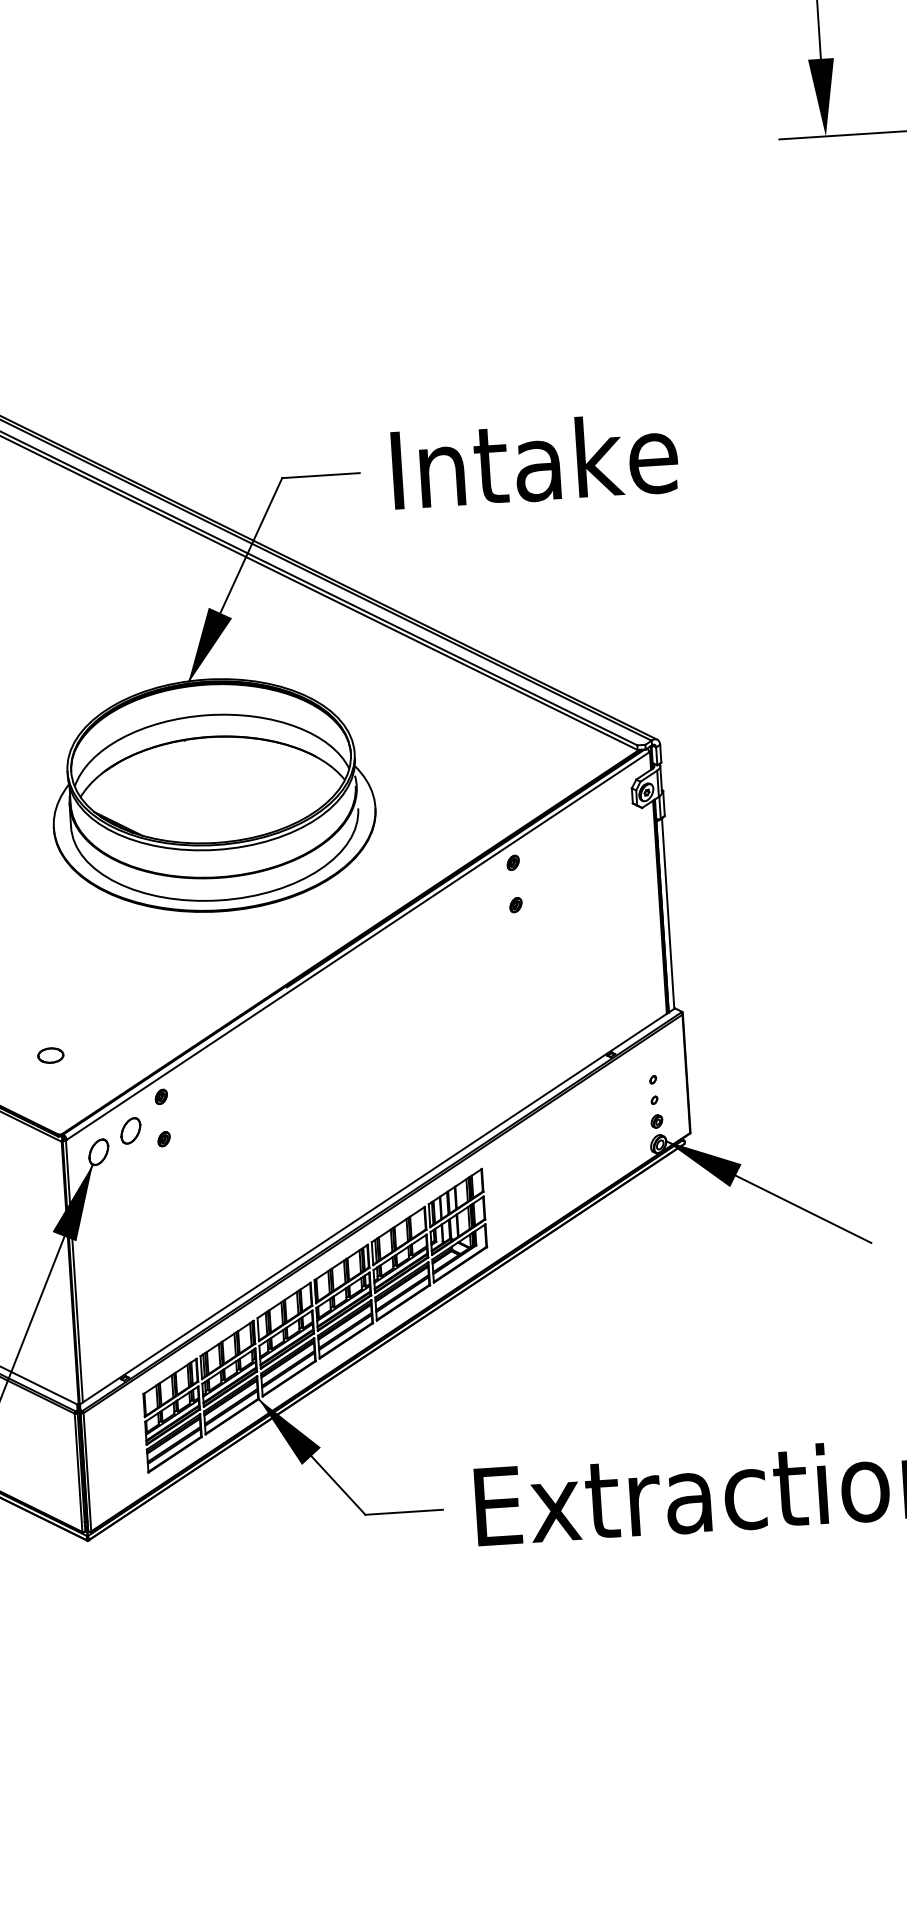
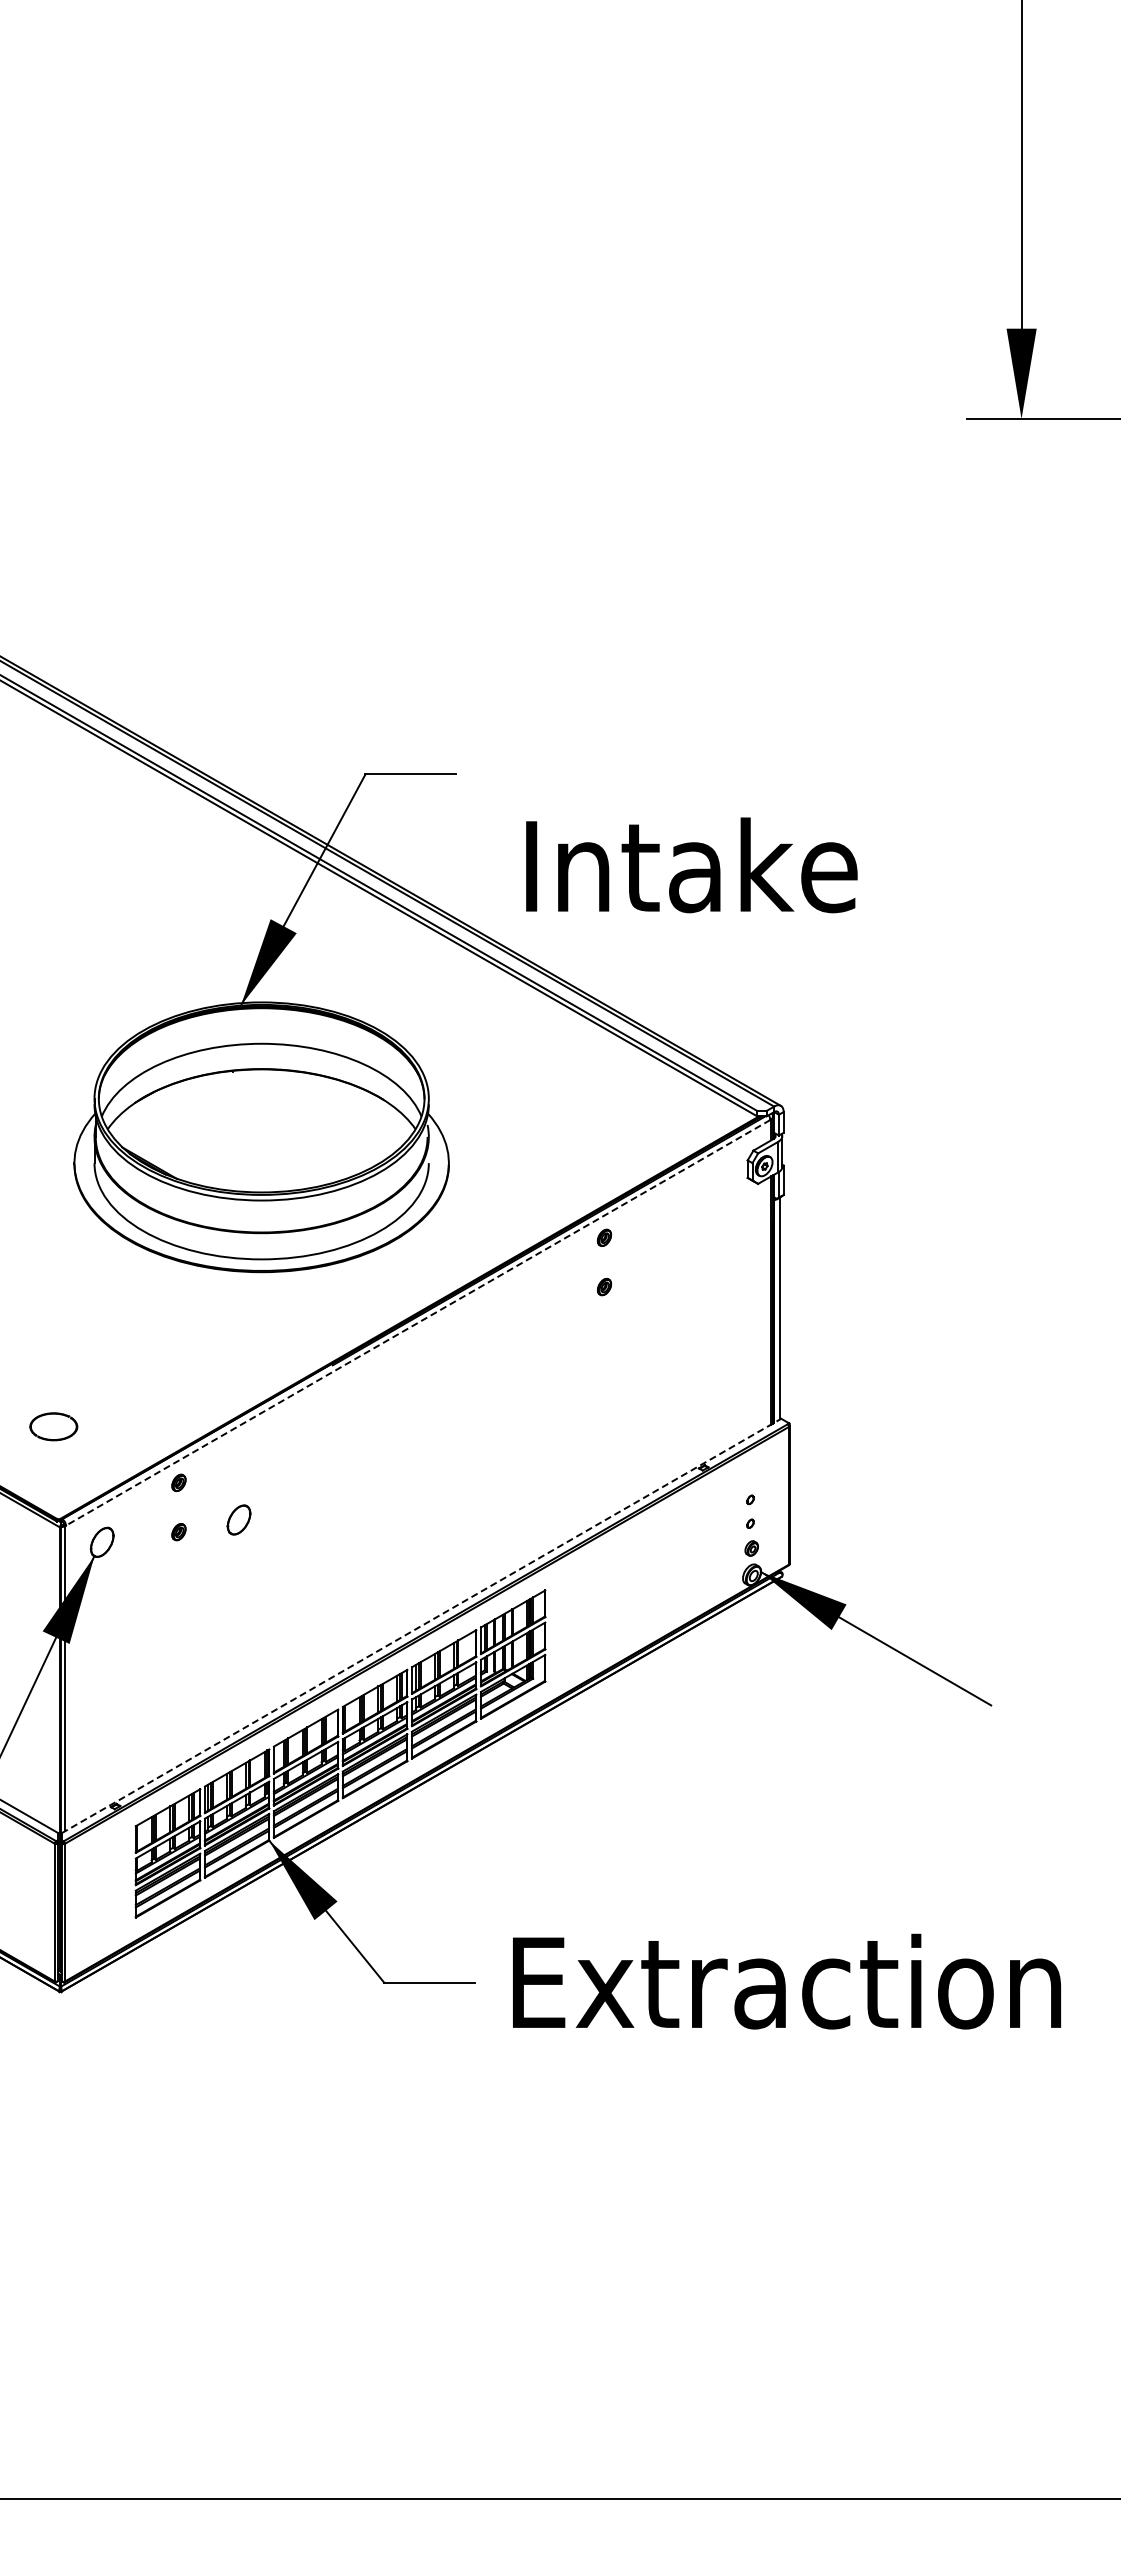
text: (534, 460) -> (691, 865), moved
line: (357, 946) -> (417, 1323), solid -> dashed
part: (50, 1055) -> (53, 1426), size x1.6
part: (130, 1130) -> (238, 1519), moved
line: (377, 1205) -> (421, 1625), solid -> dashed

